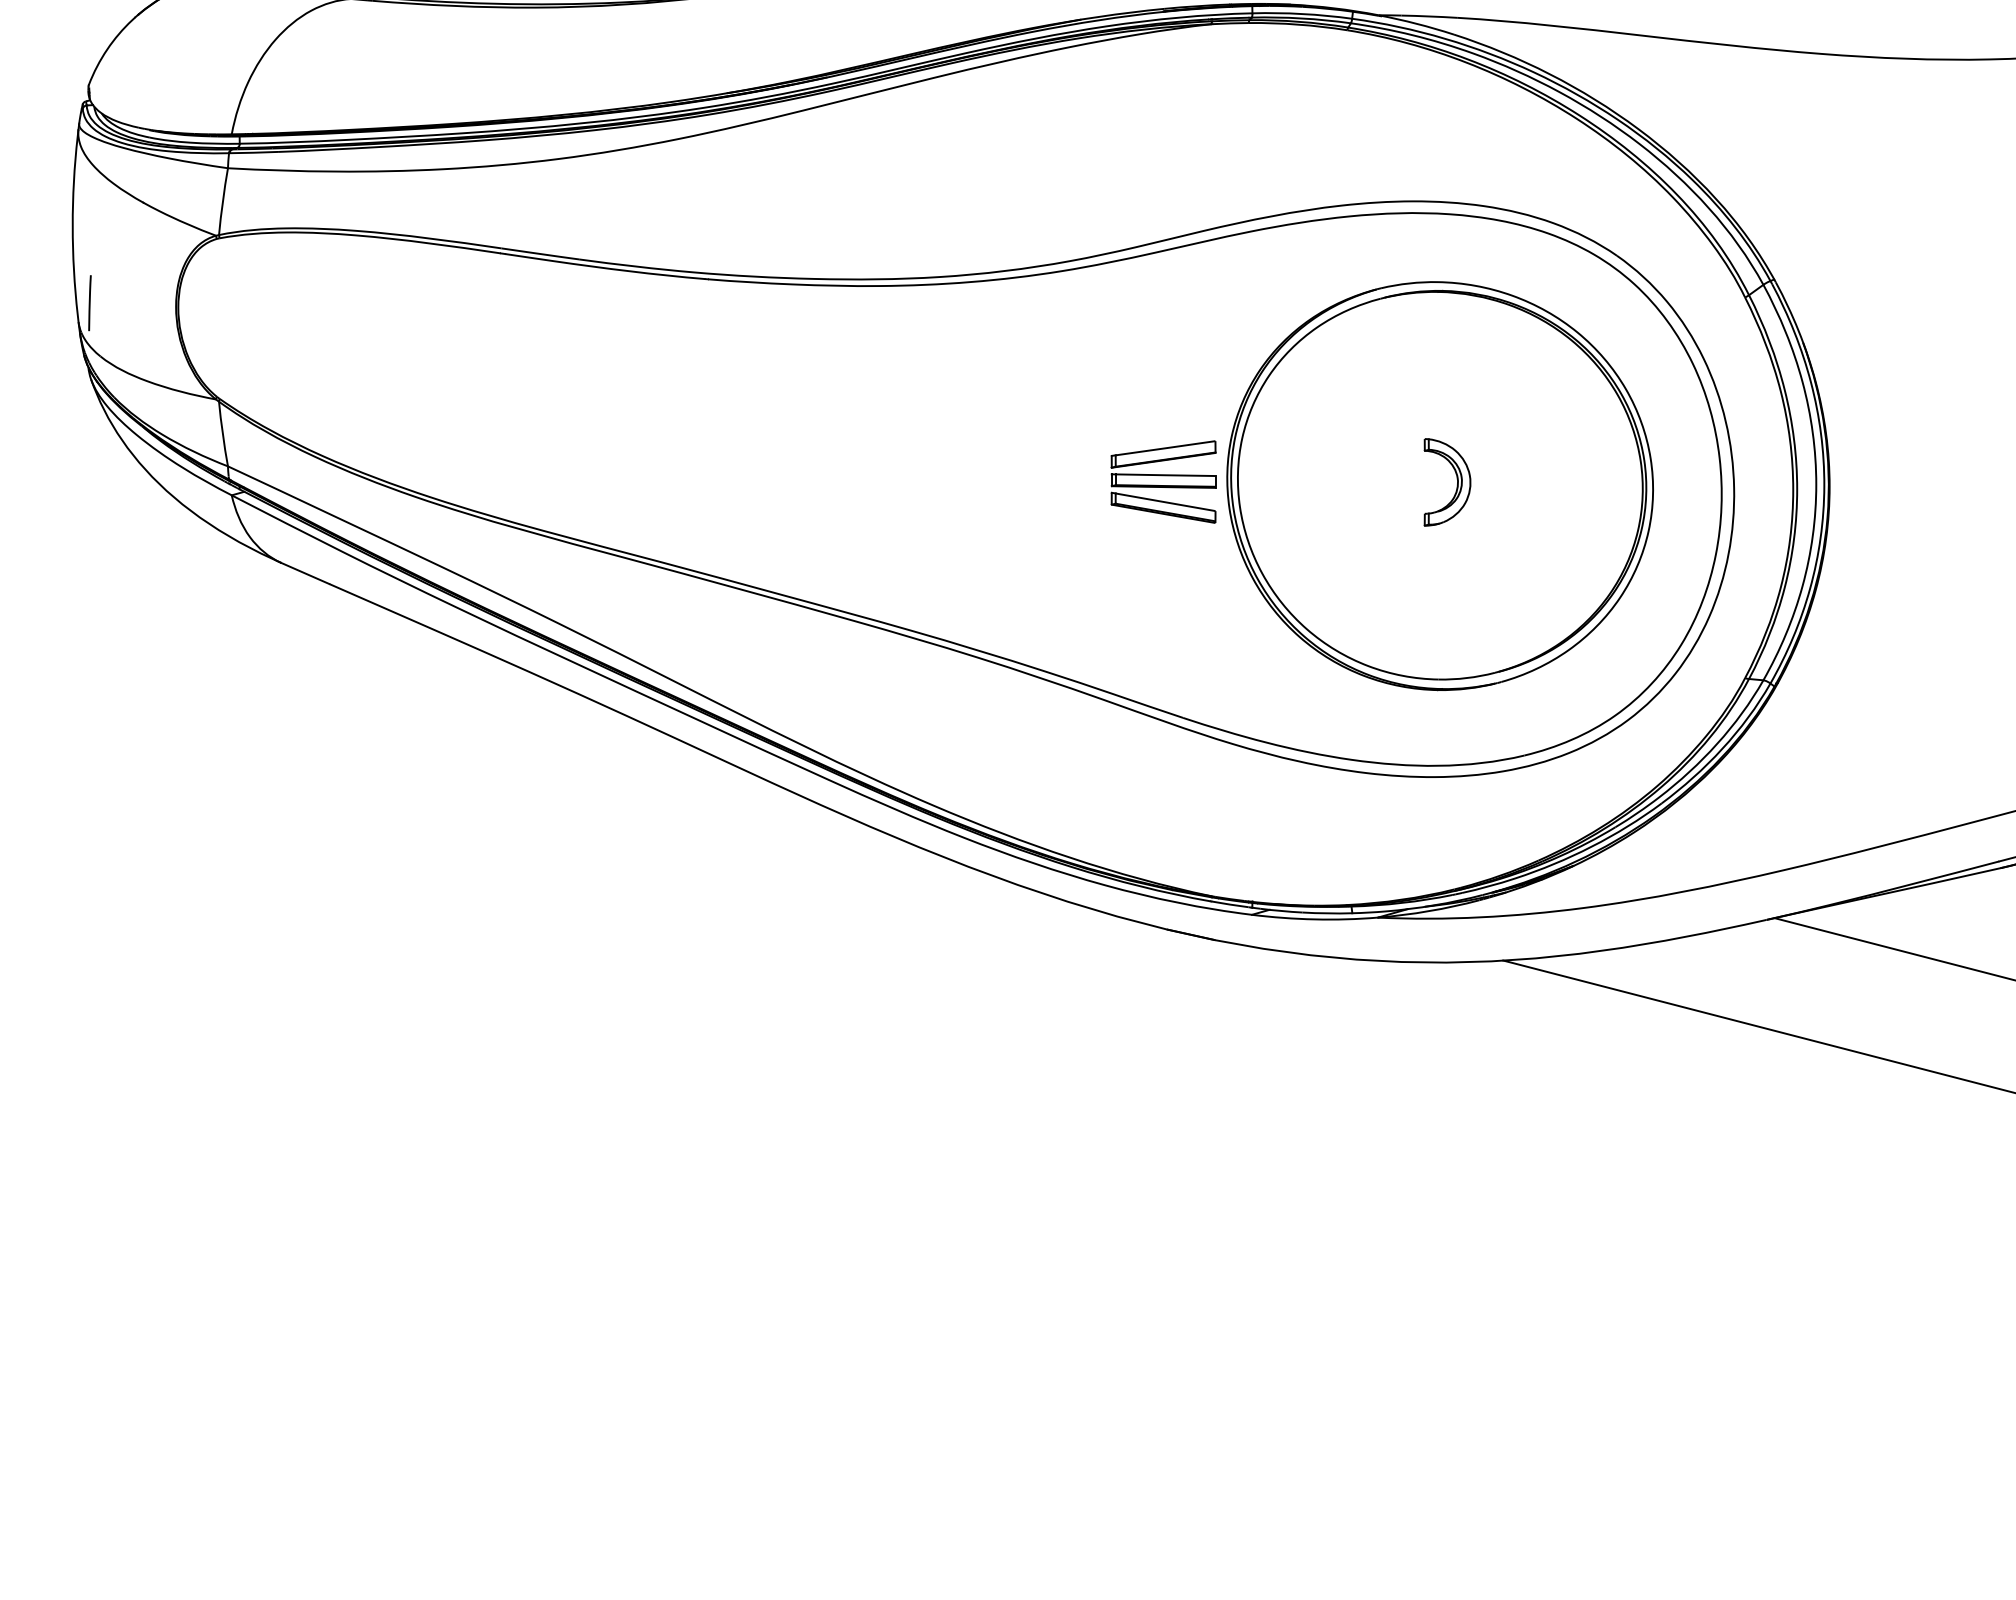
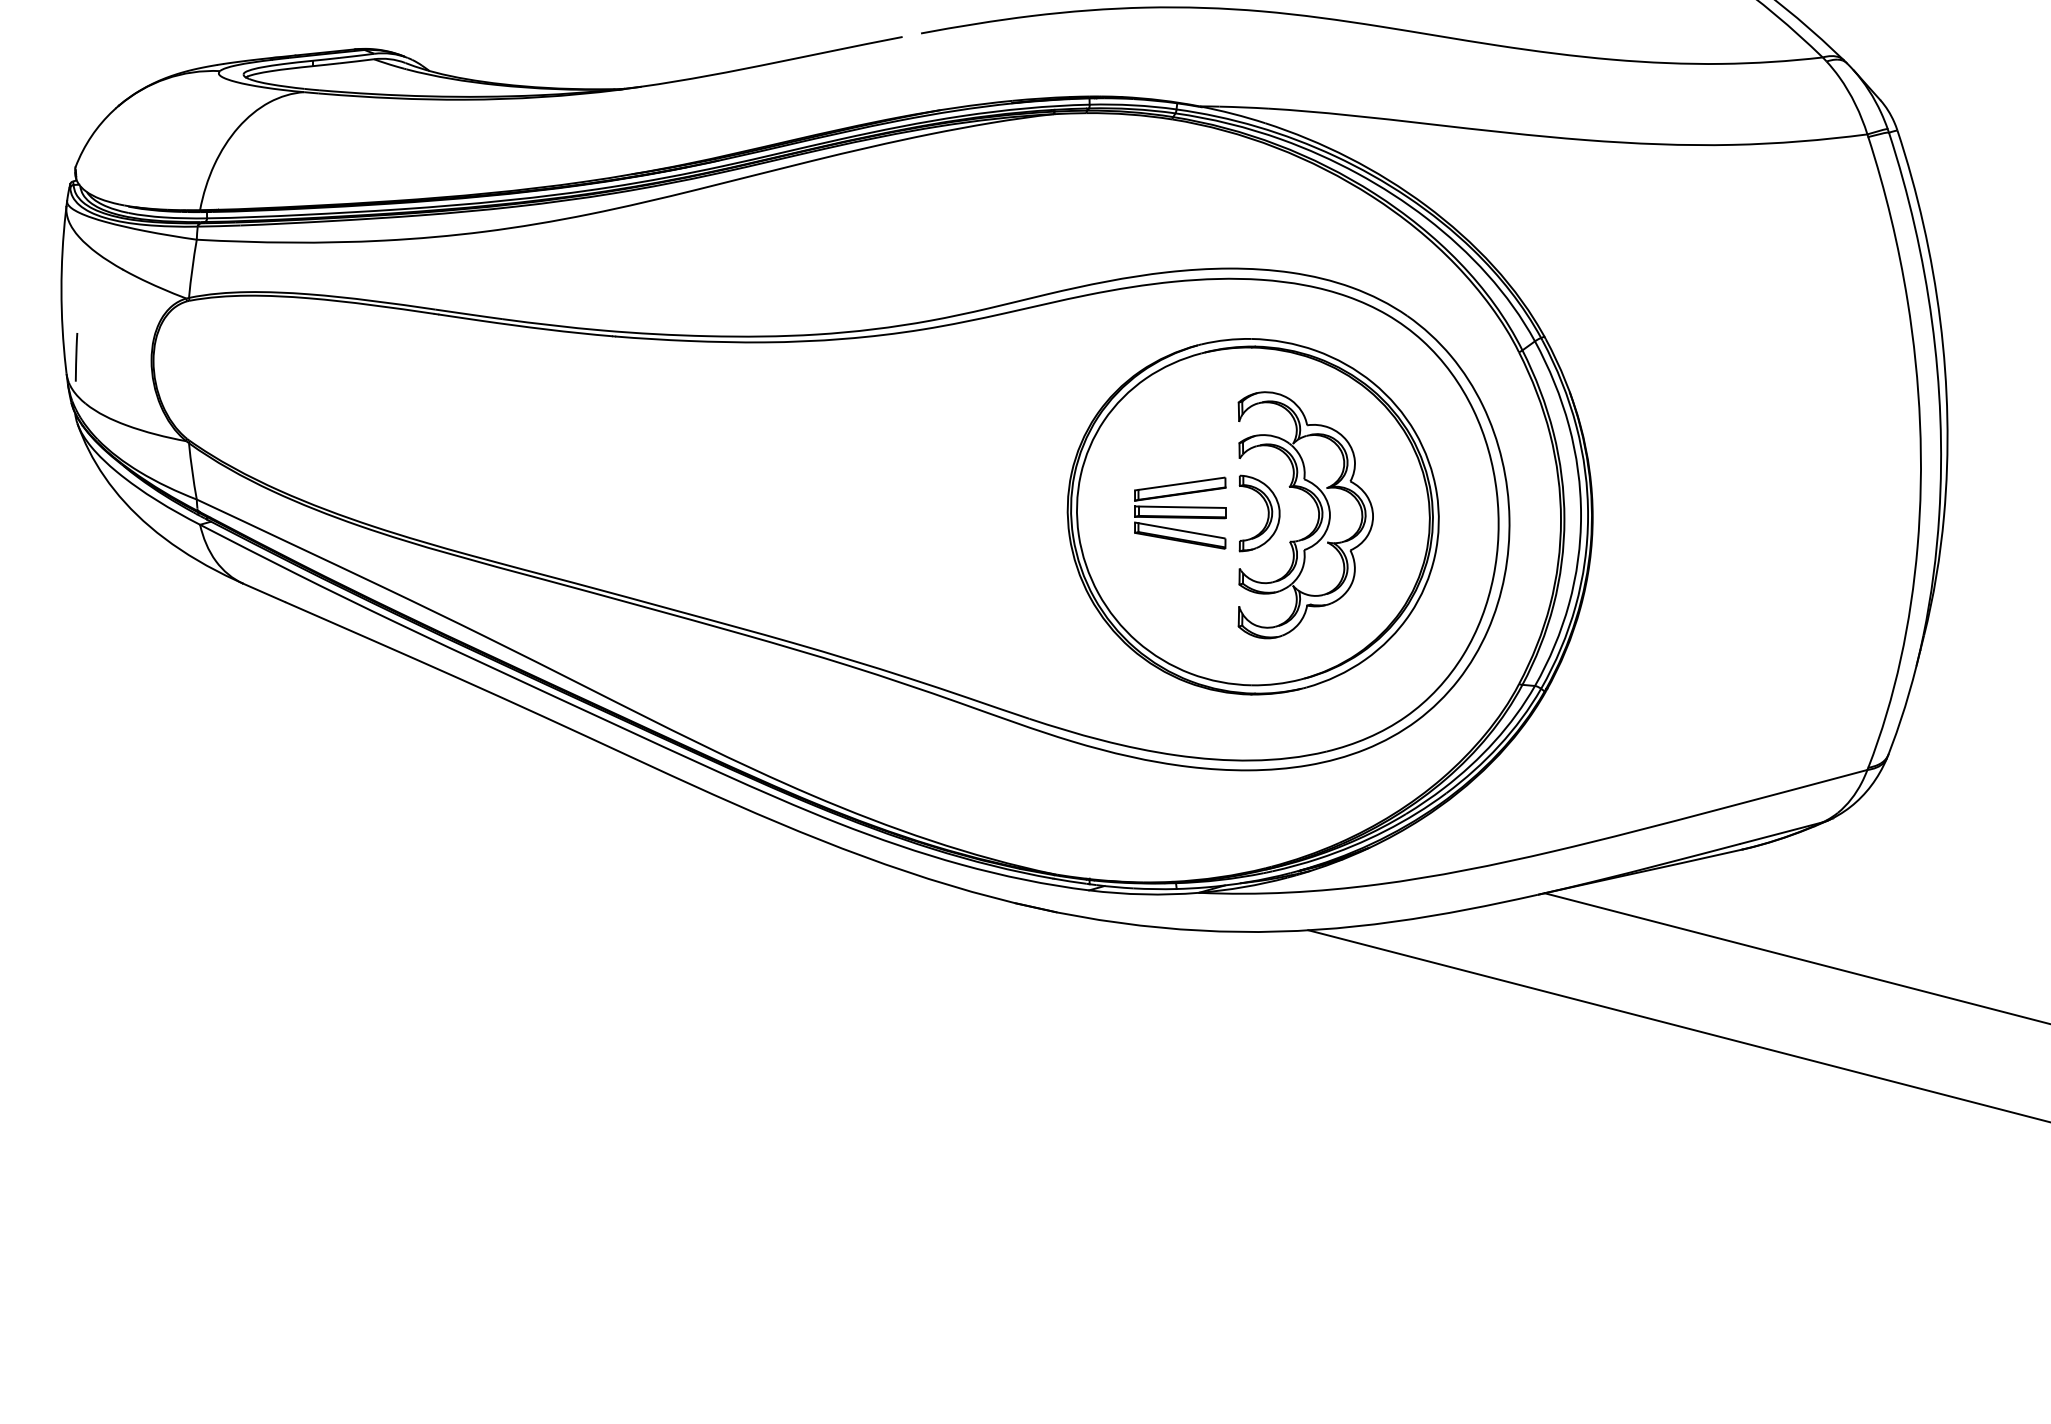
part: (1163, 481) -> (1180, 512), moved
part: (1513, 489) -> (1317, 519), added

